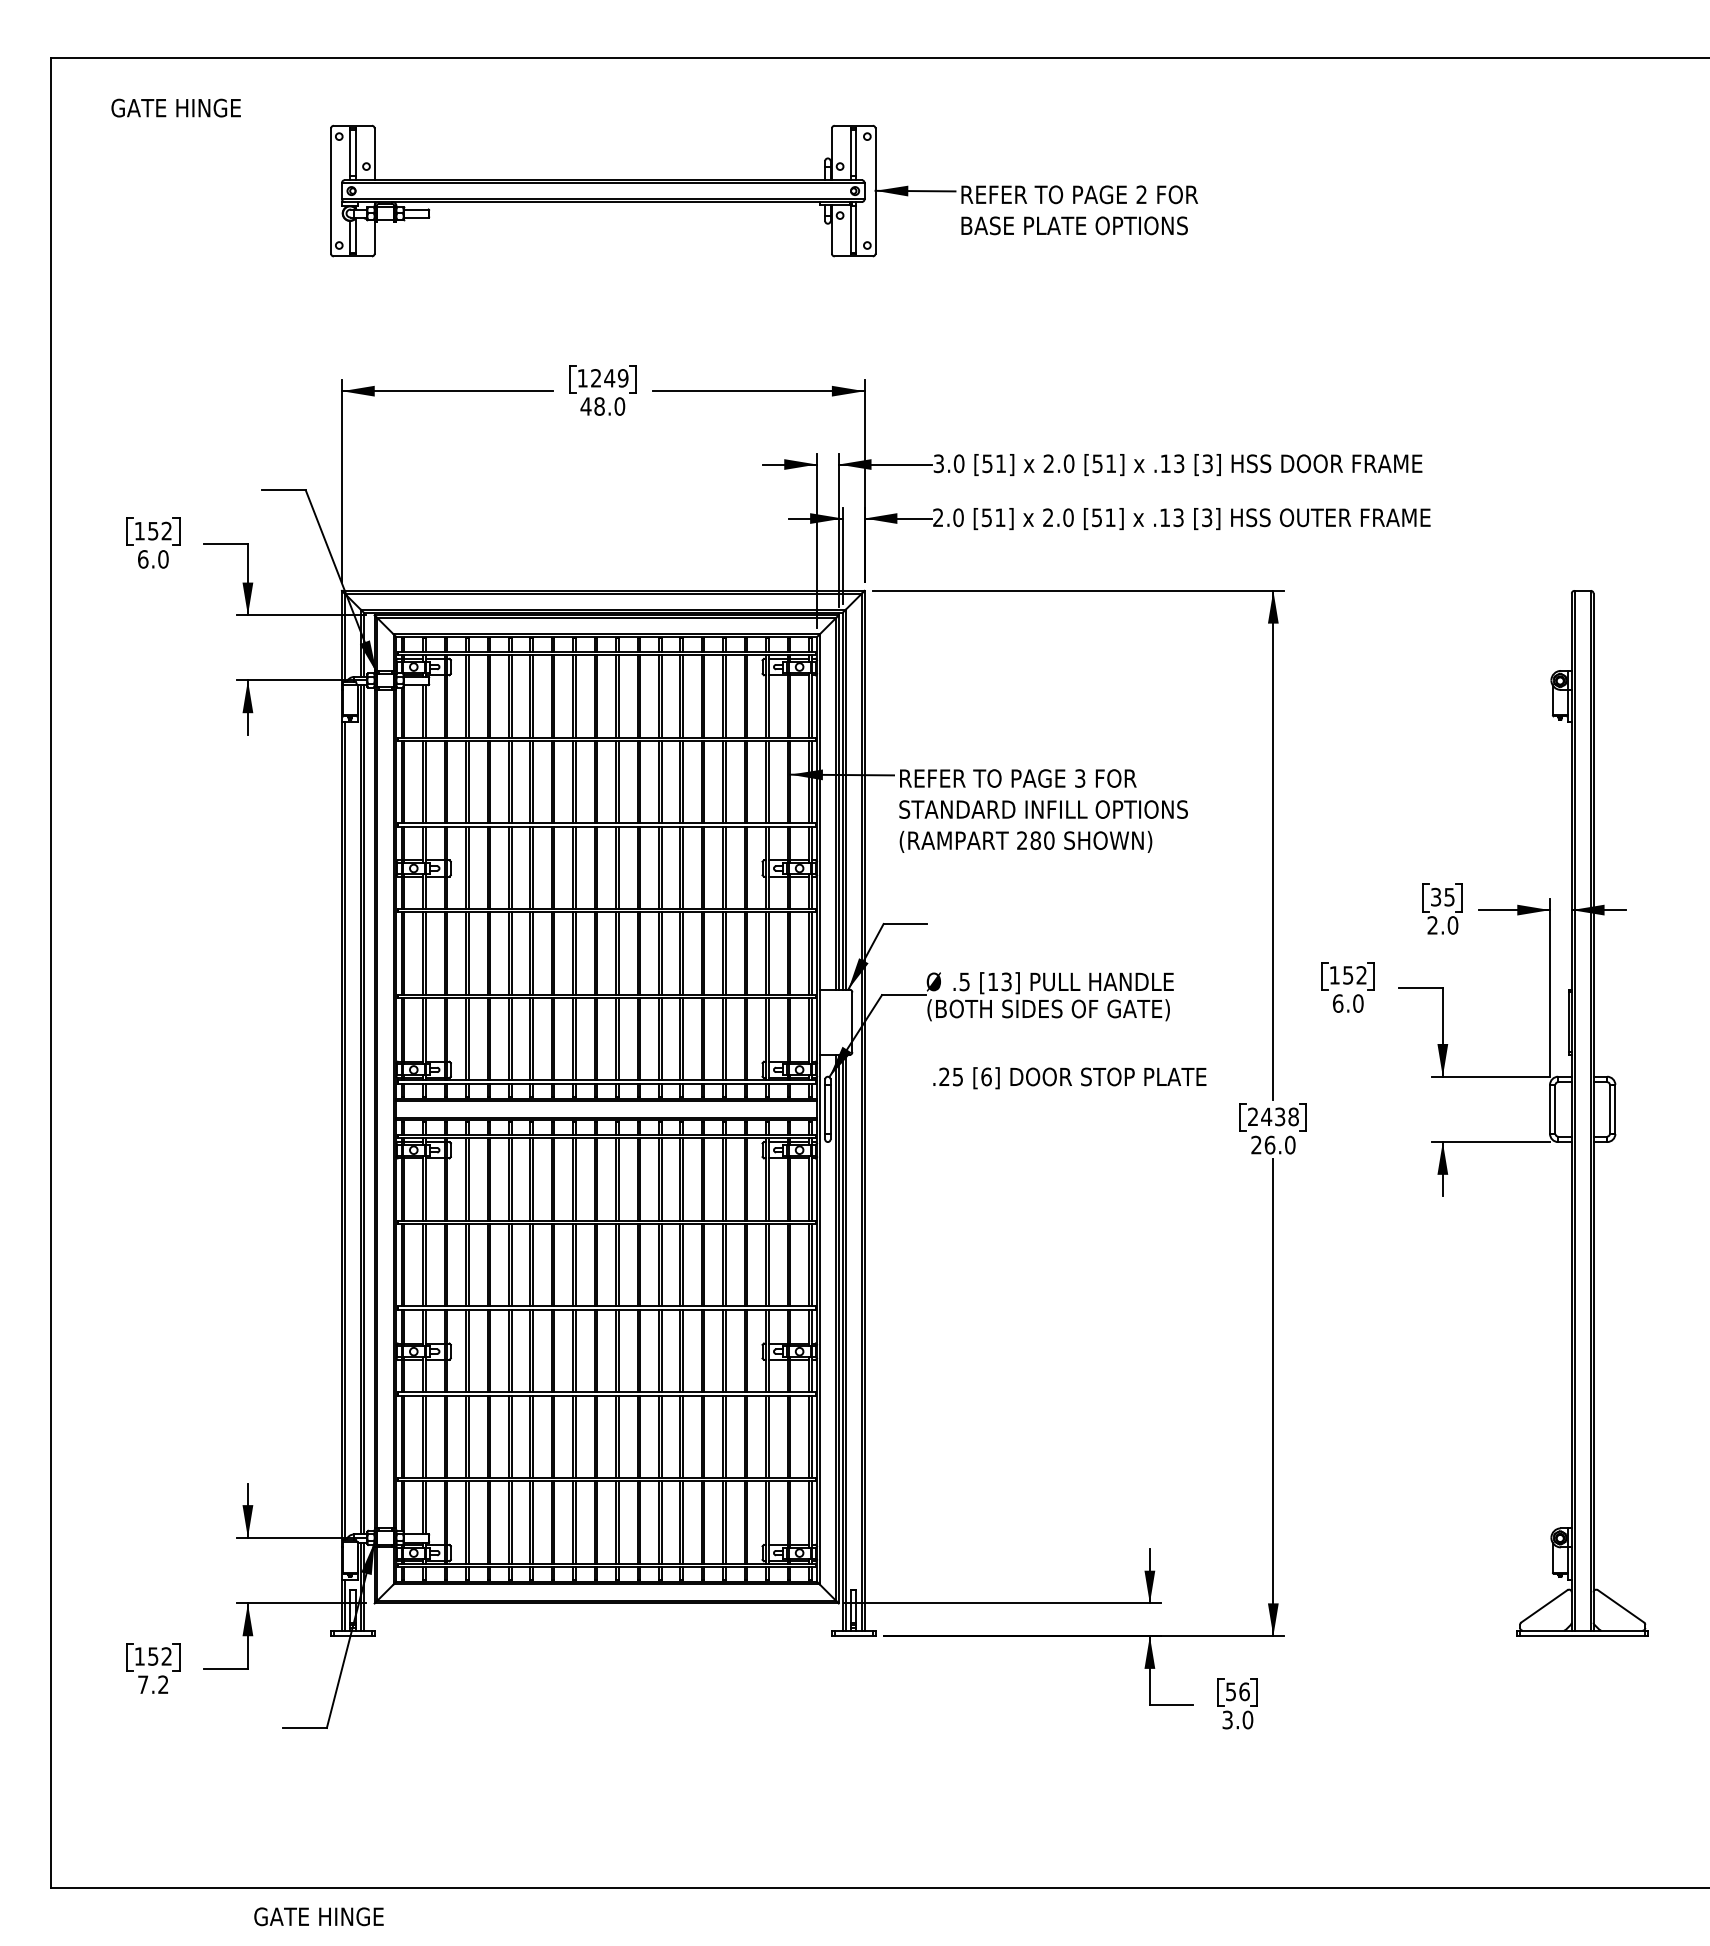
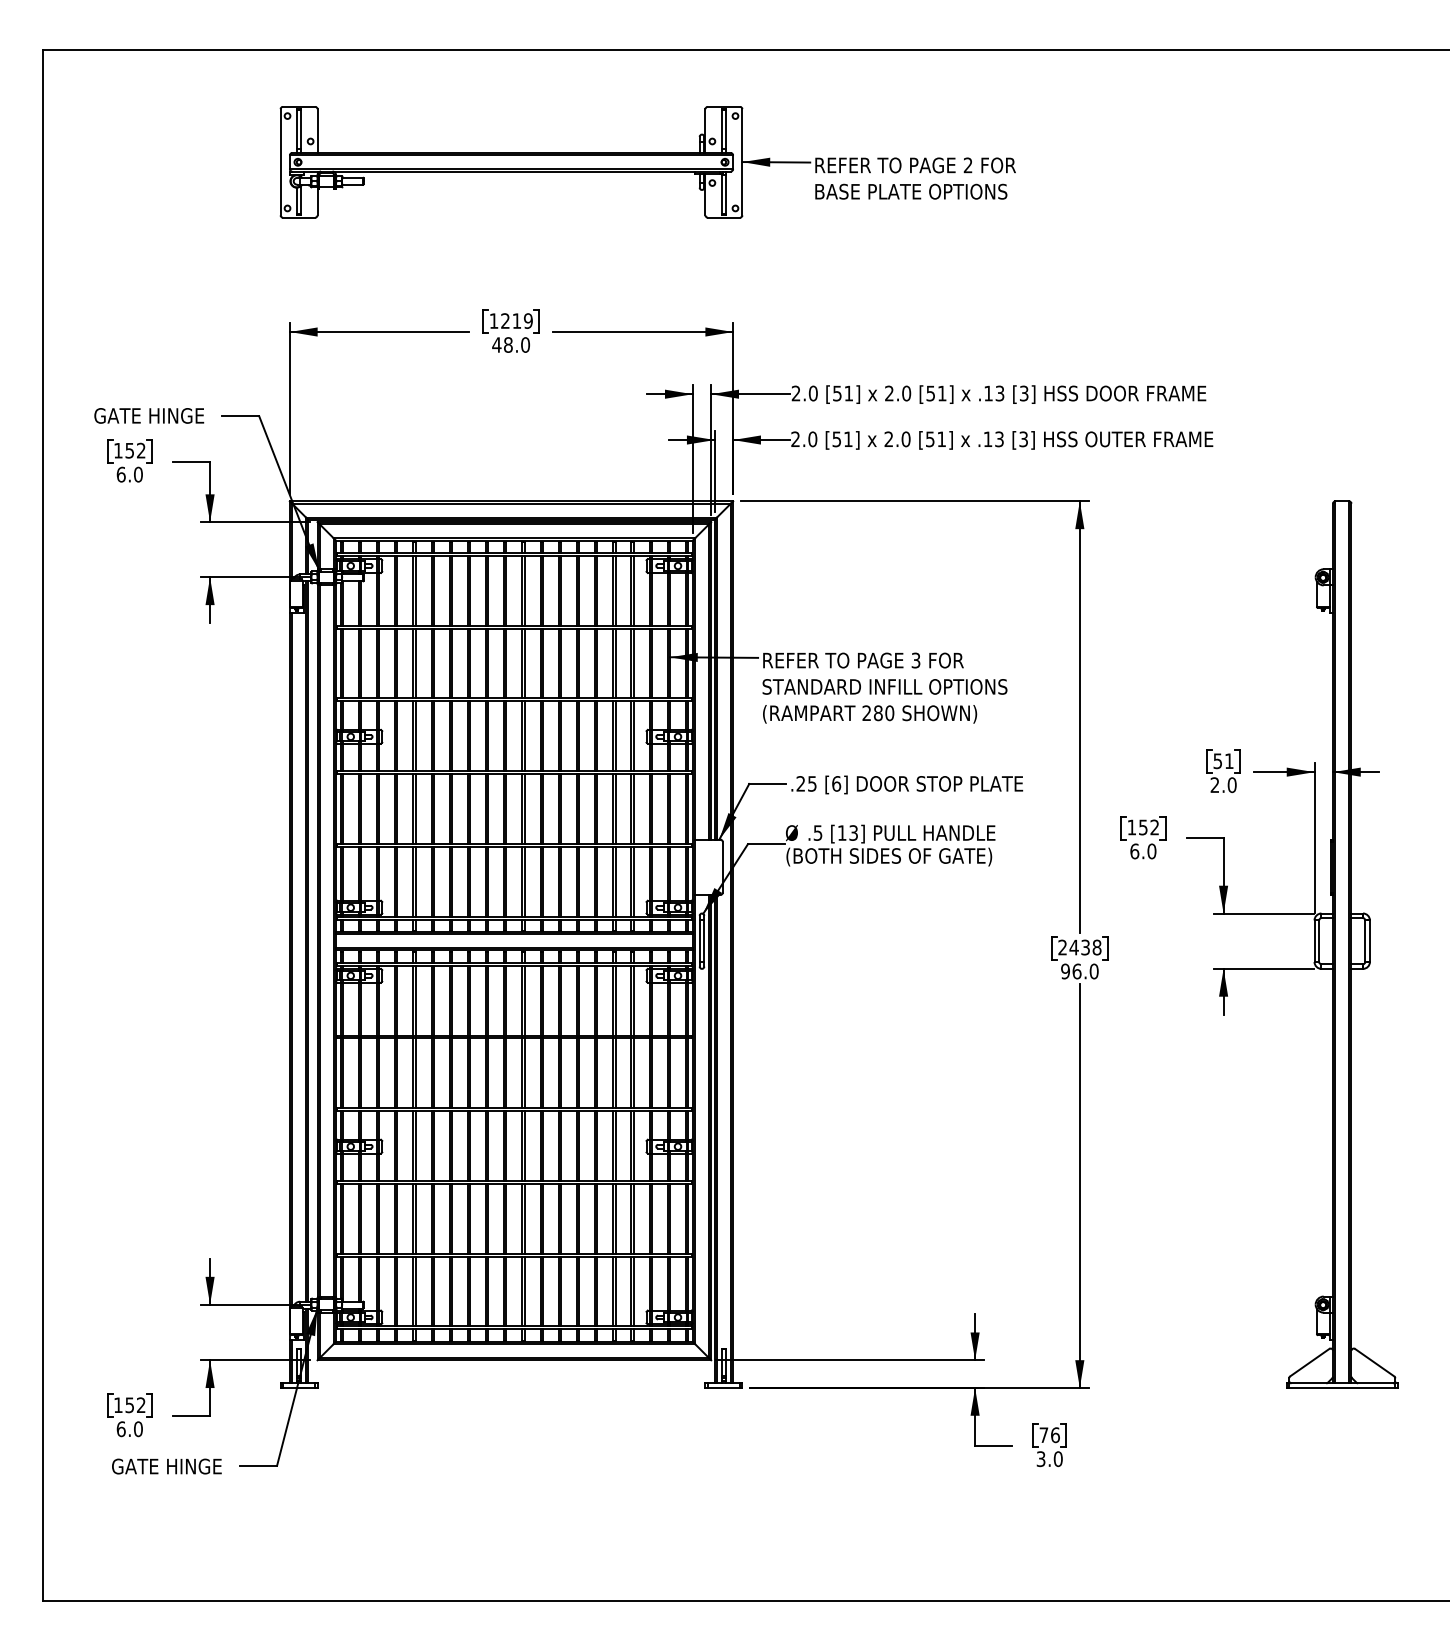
text: (175, 107) -> (148, 415), moved
text: (609, 378) -> (516, 321), 1249 -> 1219
text: (938, 463) -> (795, 393), 3.0 -> 2.0
text: (1442, 896) -> (1223, 760), 35 -> 51
text: (1069, 1078) -> (906, 785), moved
text: (1256, 1145) -> (1065, 971), 26.0 -> 96.0
text: (153, 1684) -> (129, 1428), 7.2 -> 6.0
text: (1230, 1691) -> (1043, 1434), 56 -> 76
text: (318, 1916) -> (166, 1466), moved

